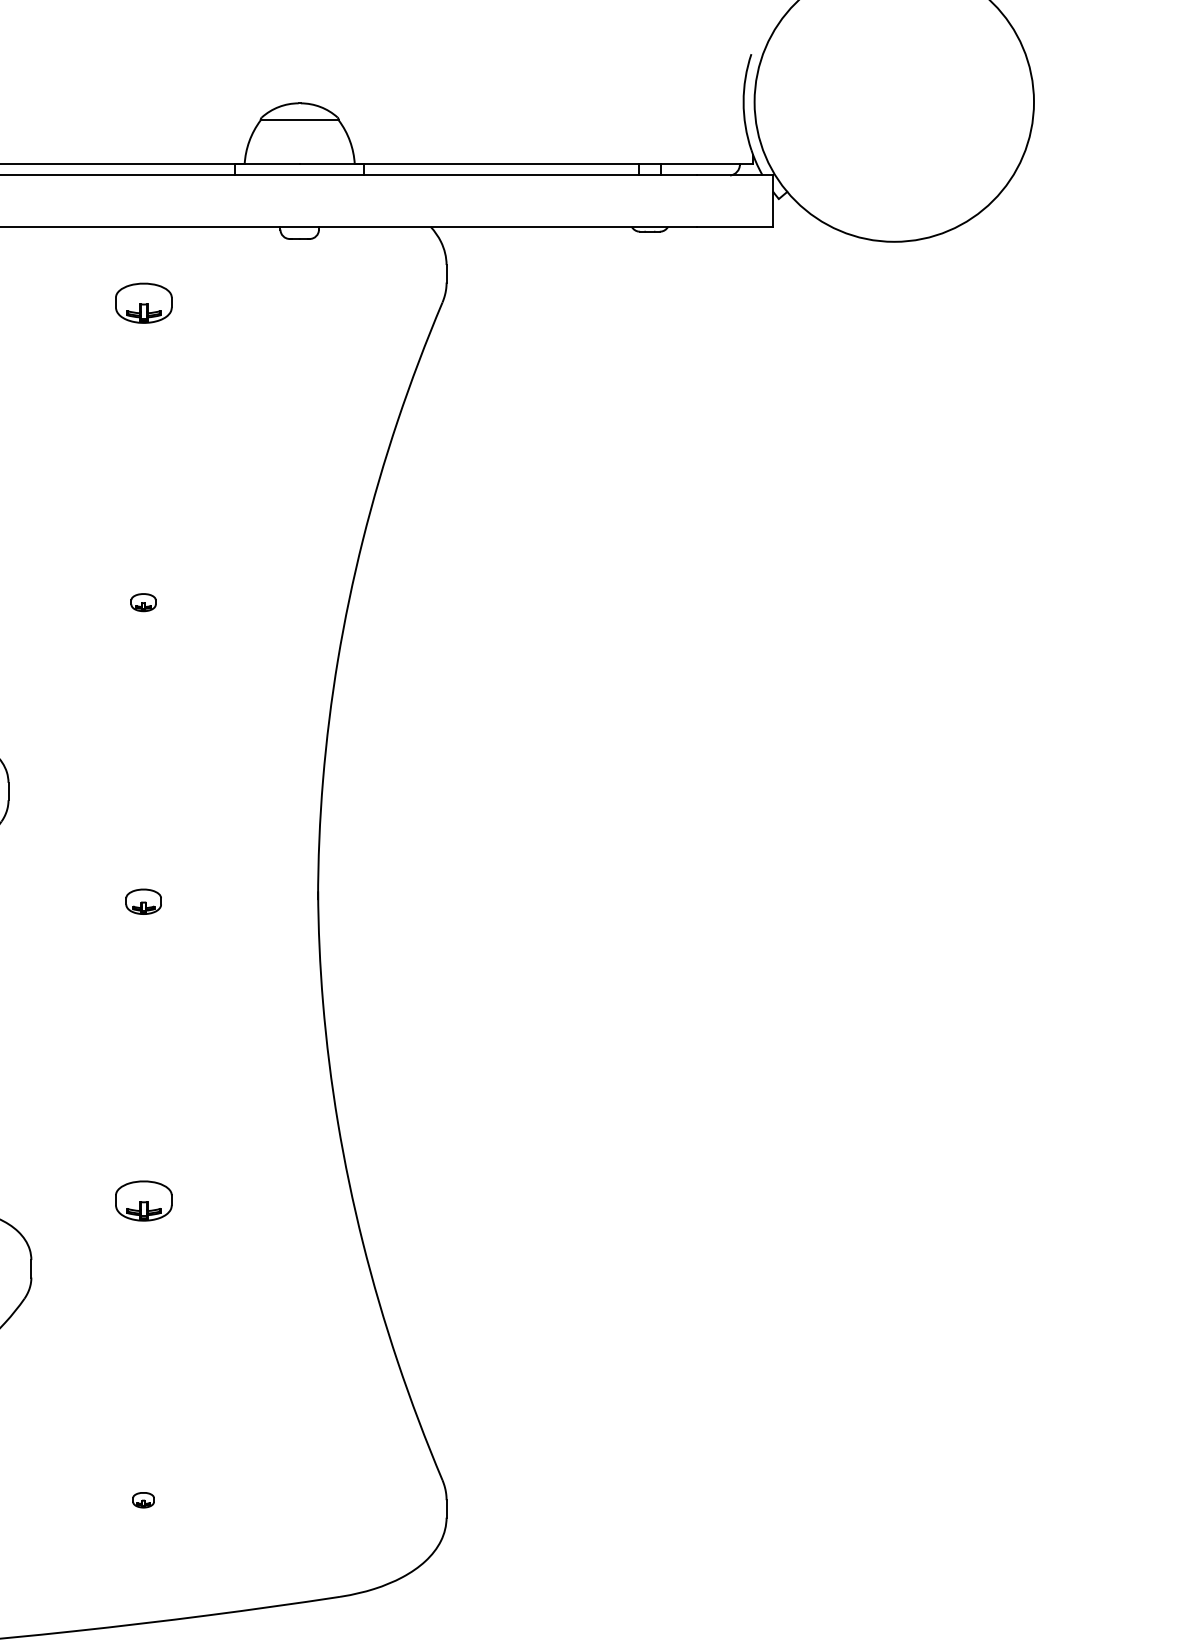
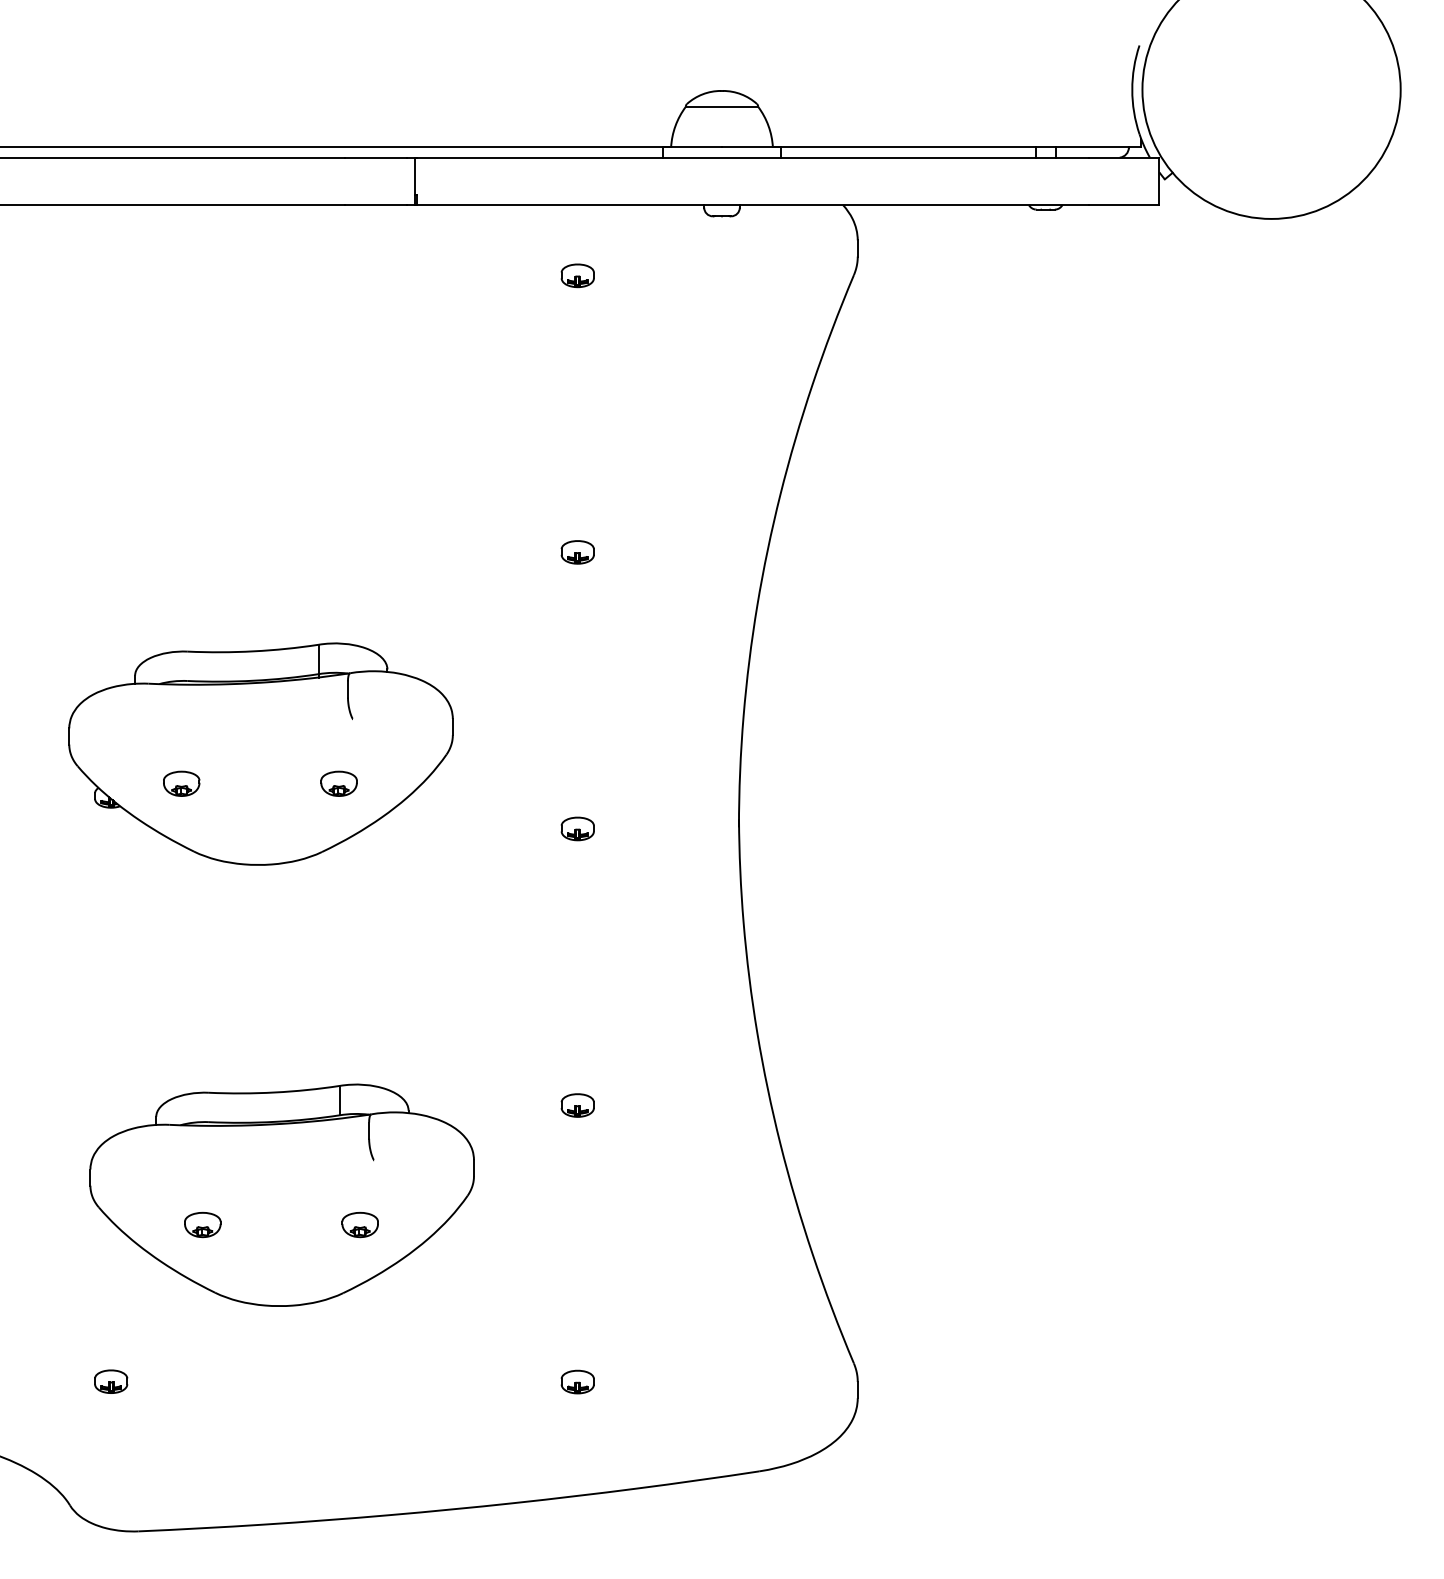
part: (143, 303) -> (577, 275), size x0.62
part: (143, 602) -> (577, 552), size x1.43
part: (143, 1200) -> (577, 1105), size x0.62
part: (143, 1499) -> (577, 1381), size x1.67

